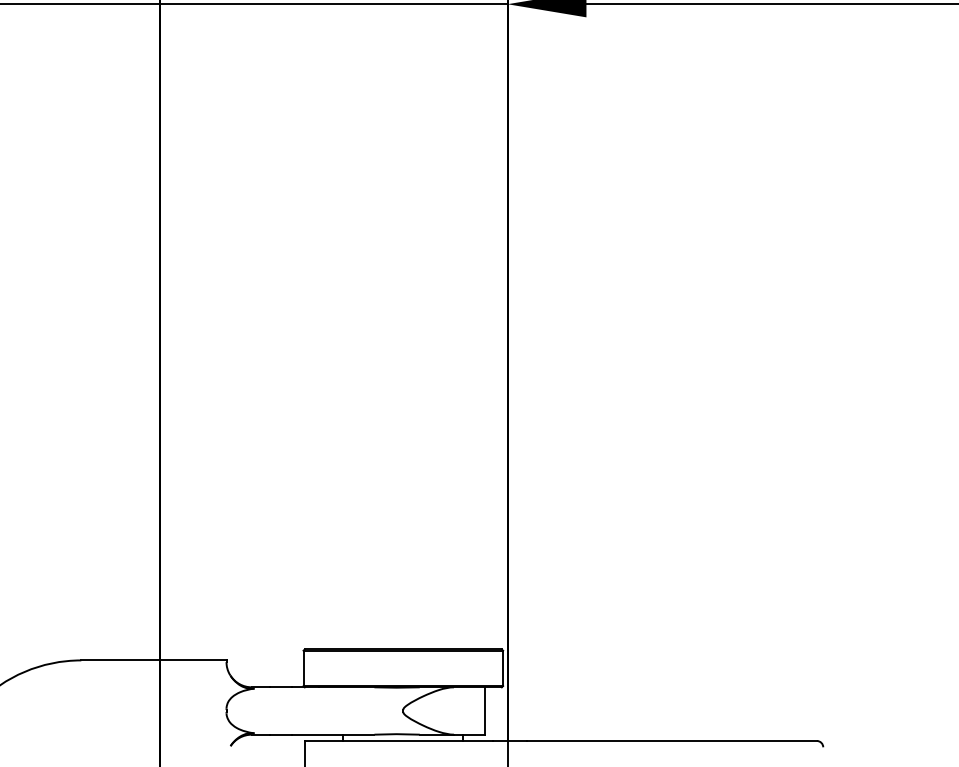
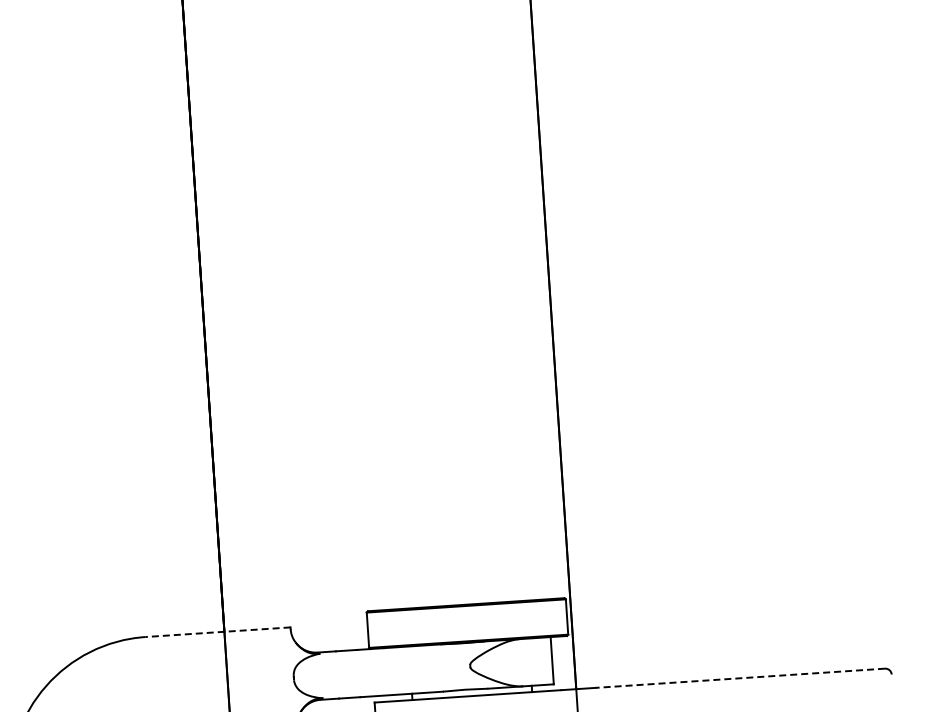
line: (153, 660) -> (217, 632), solid -> dashed
line: (672, 740) -> (740, 677), solid -> dashed

